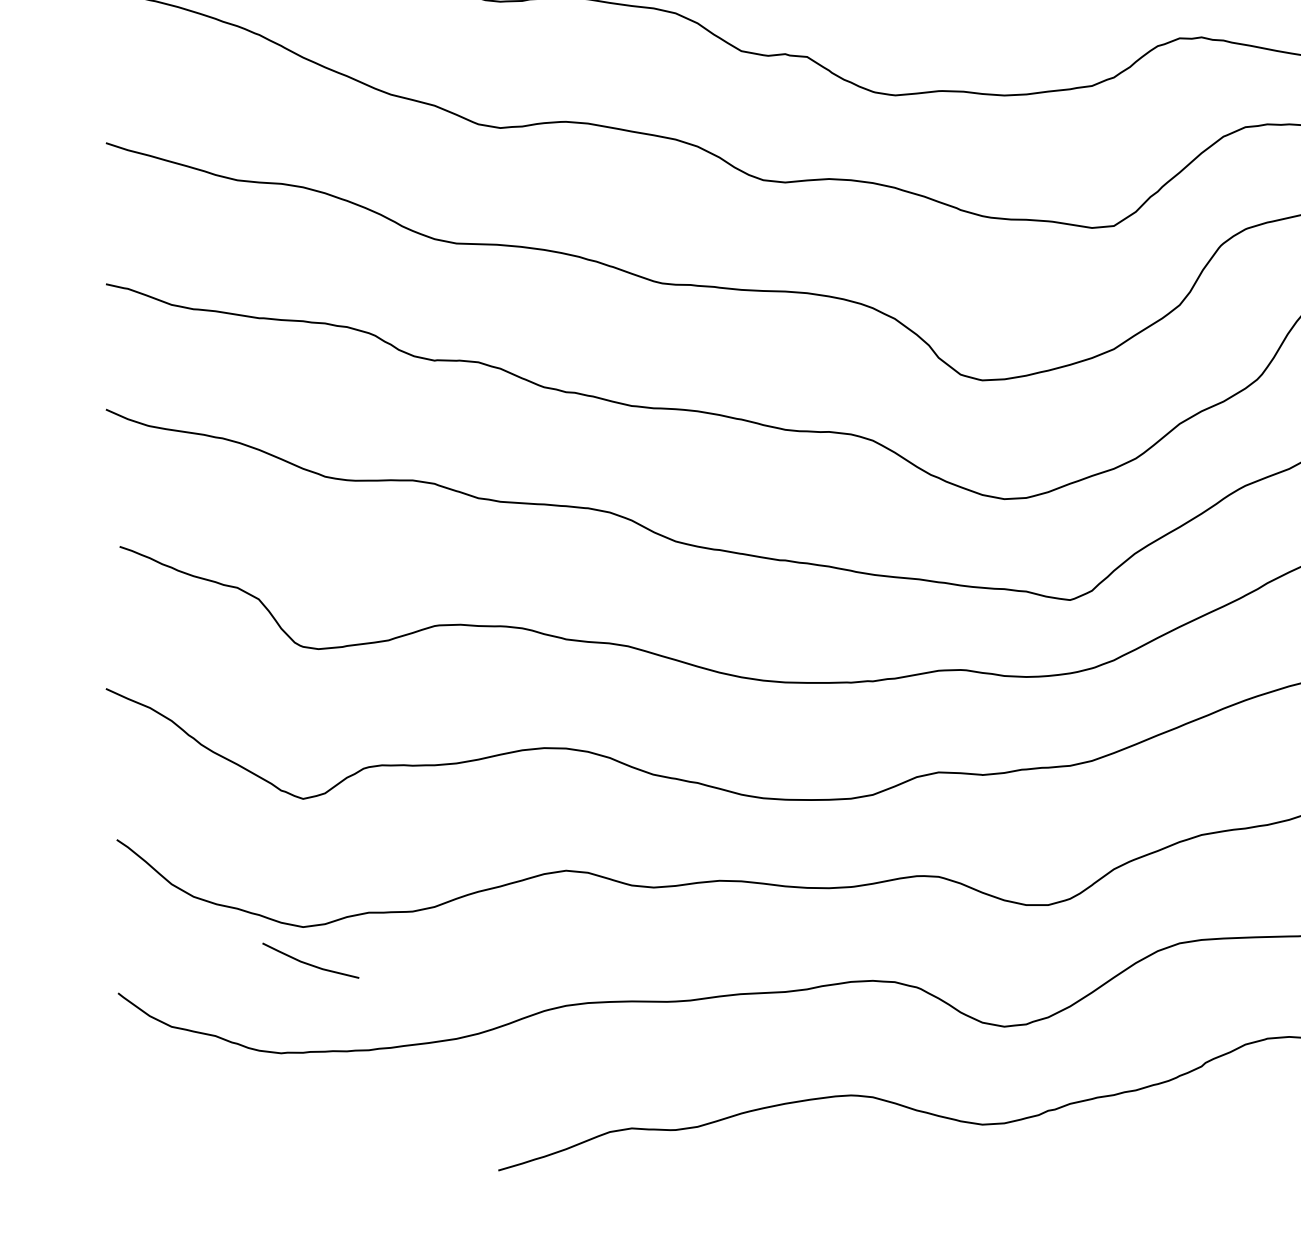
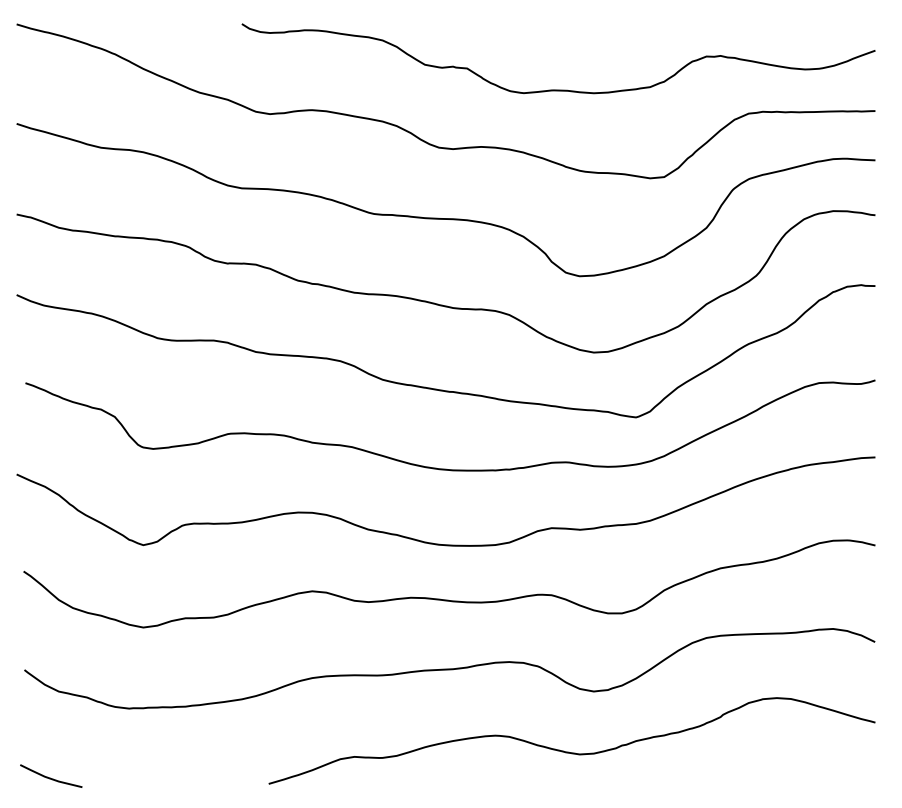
line: (309, 962) -> (50, 777), moved

